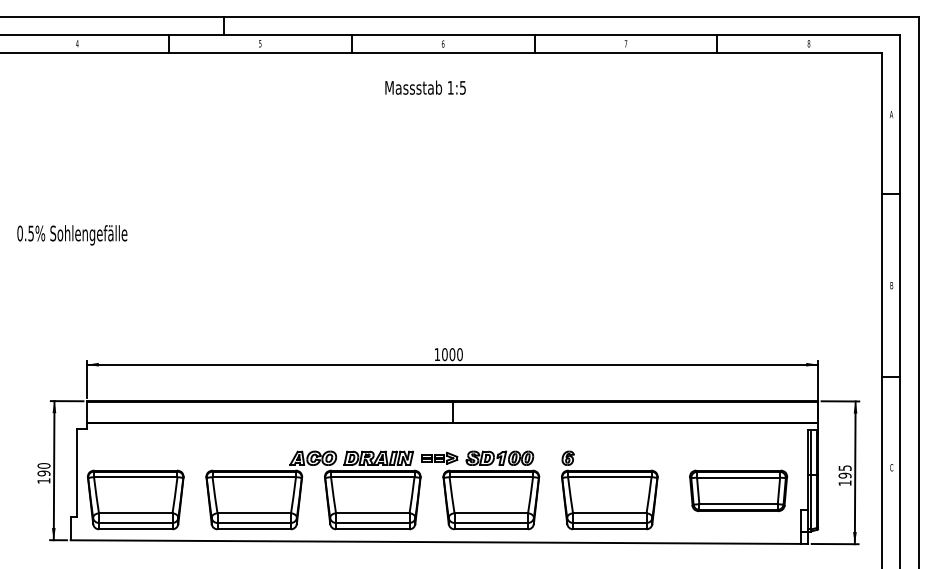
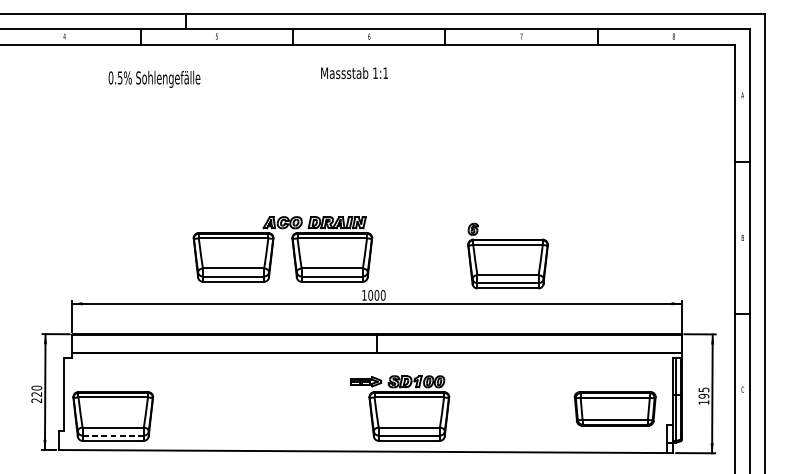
text: (462, 87) -> (385, 72), 1:5 -> 1:1
text: (72, 235) -> (154, 79), moved
text: (43, 476) -> (36, 396), 190 -> 220
part: (301, 490) -> (272, 249), moved
part: (609, 490) -> (507, 256), moved
line: (135, 522) -> (113, 435), solid -> dashed

